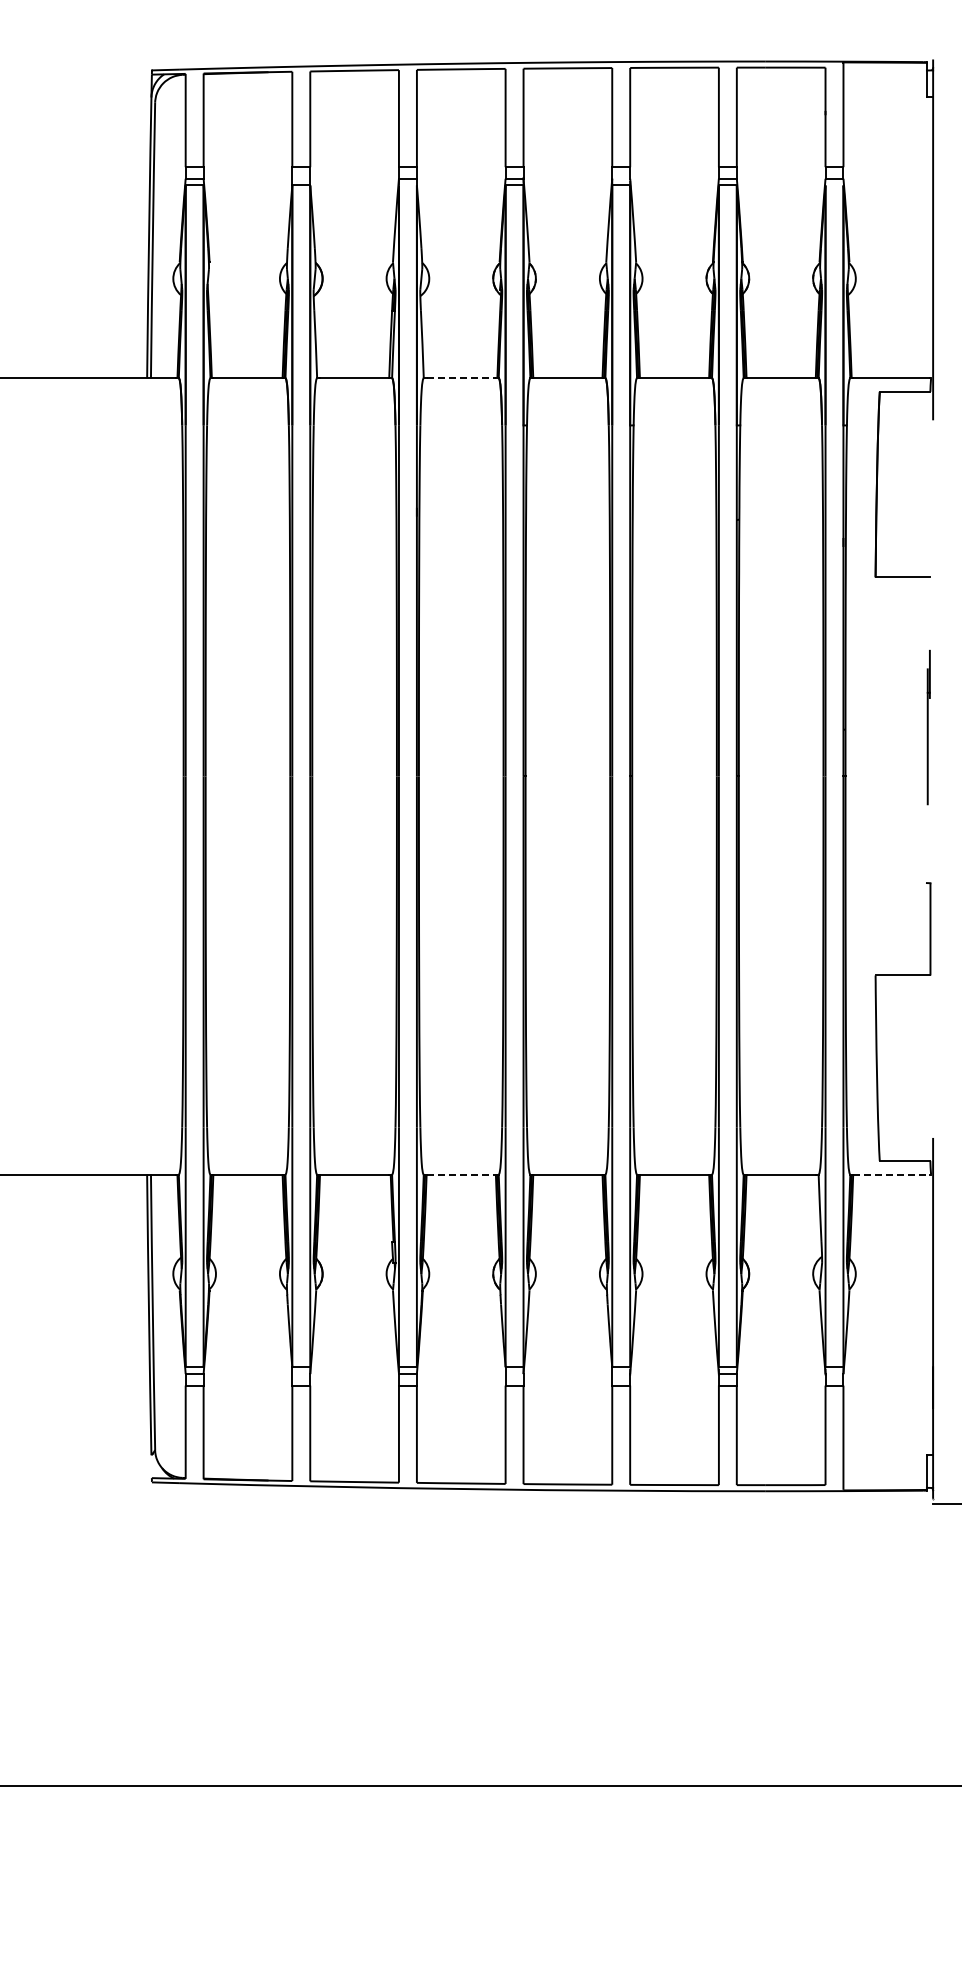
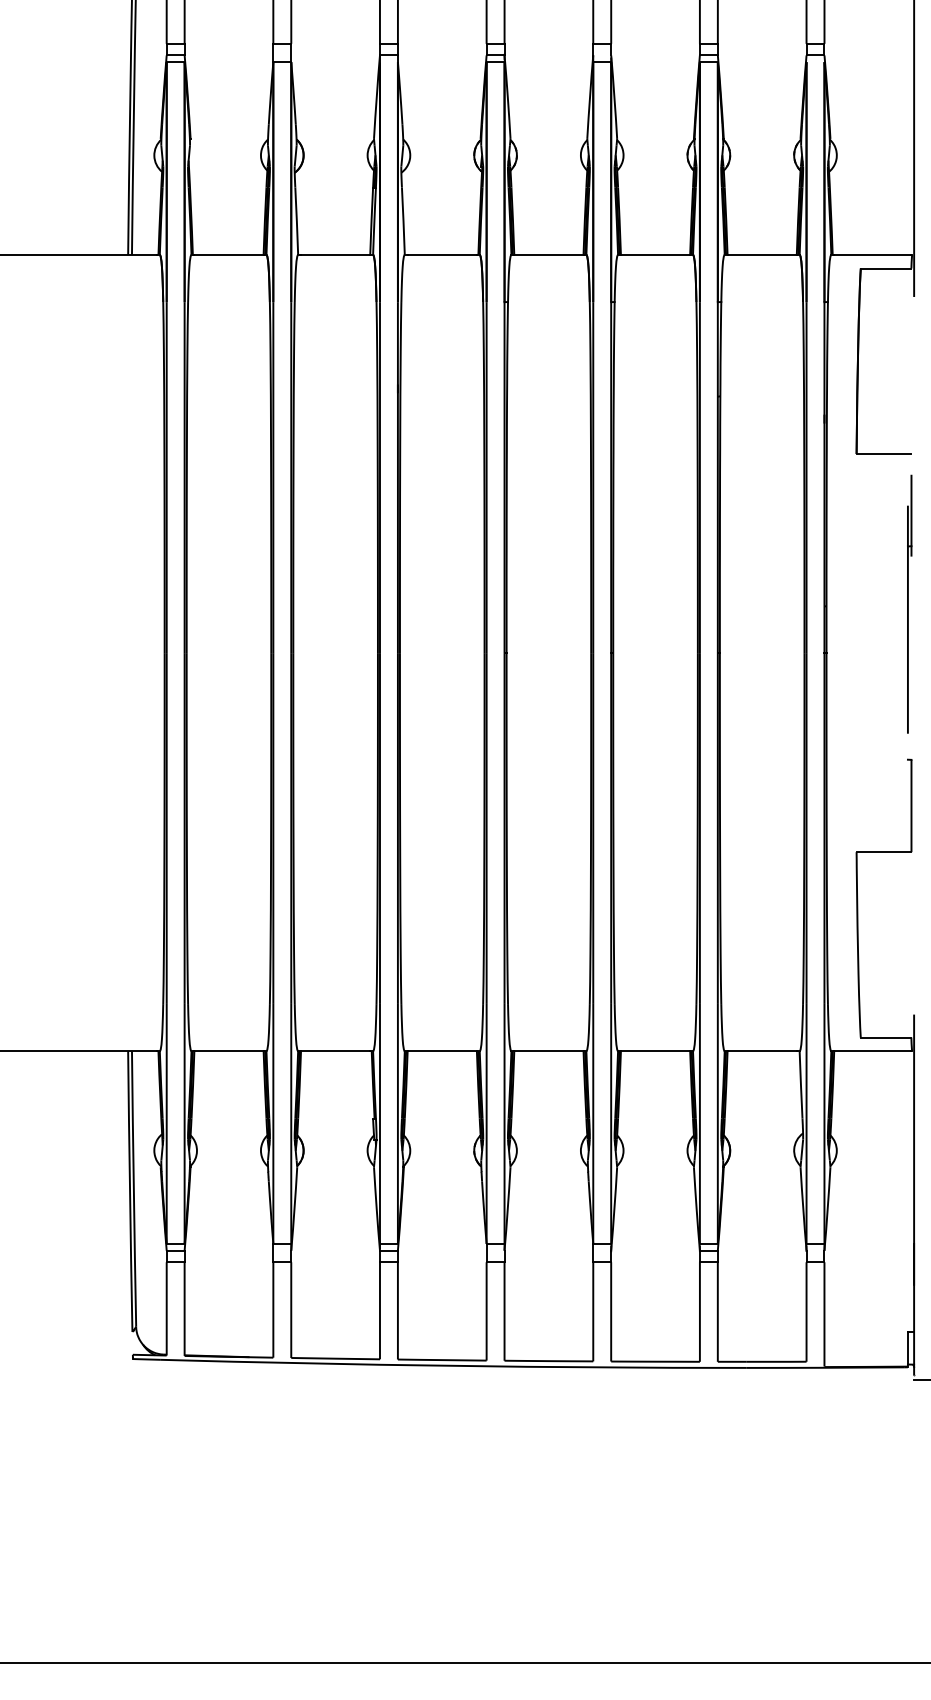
line: (461, 378) -> (442, 255), dashed -> solid
part: (928, 727) -> (909, 604), size x1.67
line: (461, 1174) -> (442, 1051), dashed -> solid
line: (891, 1174) -> (872, 1051), dashed -> solid

